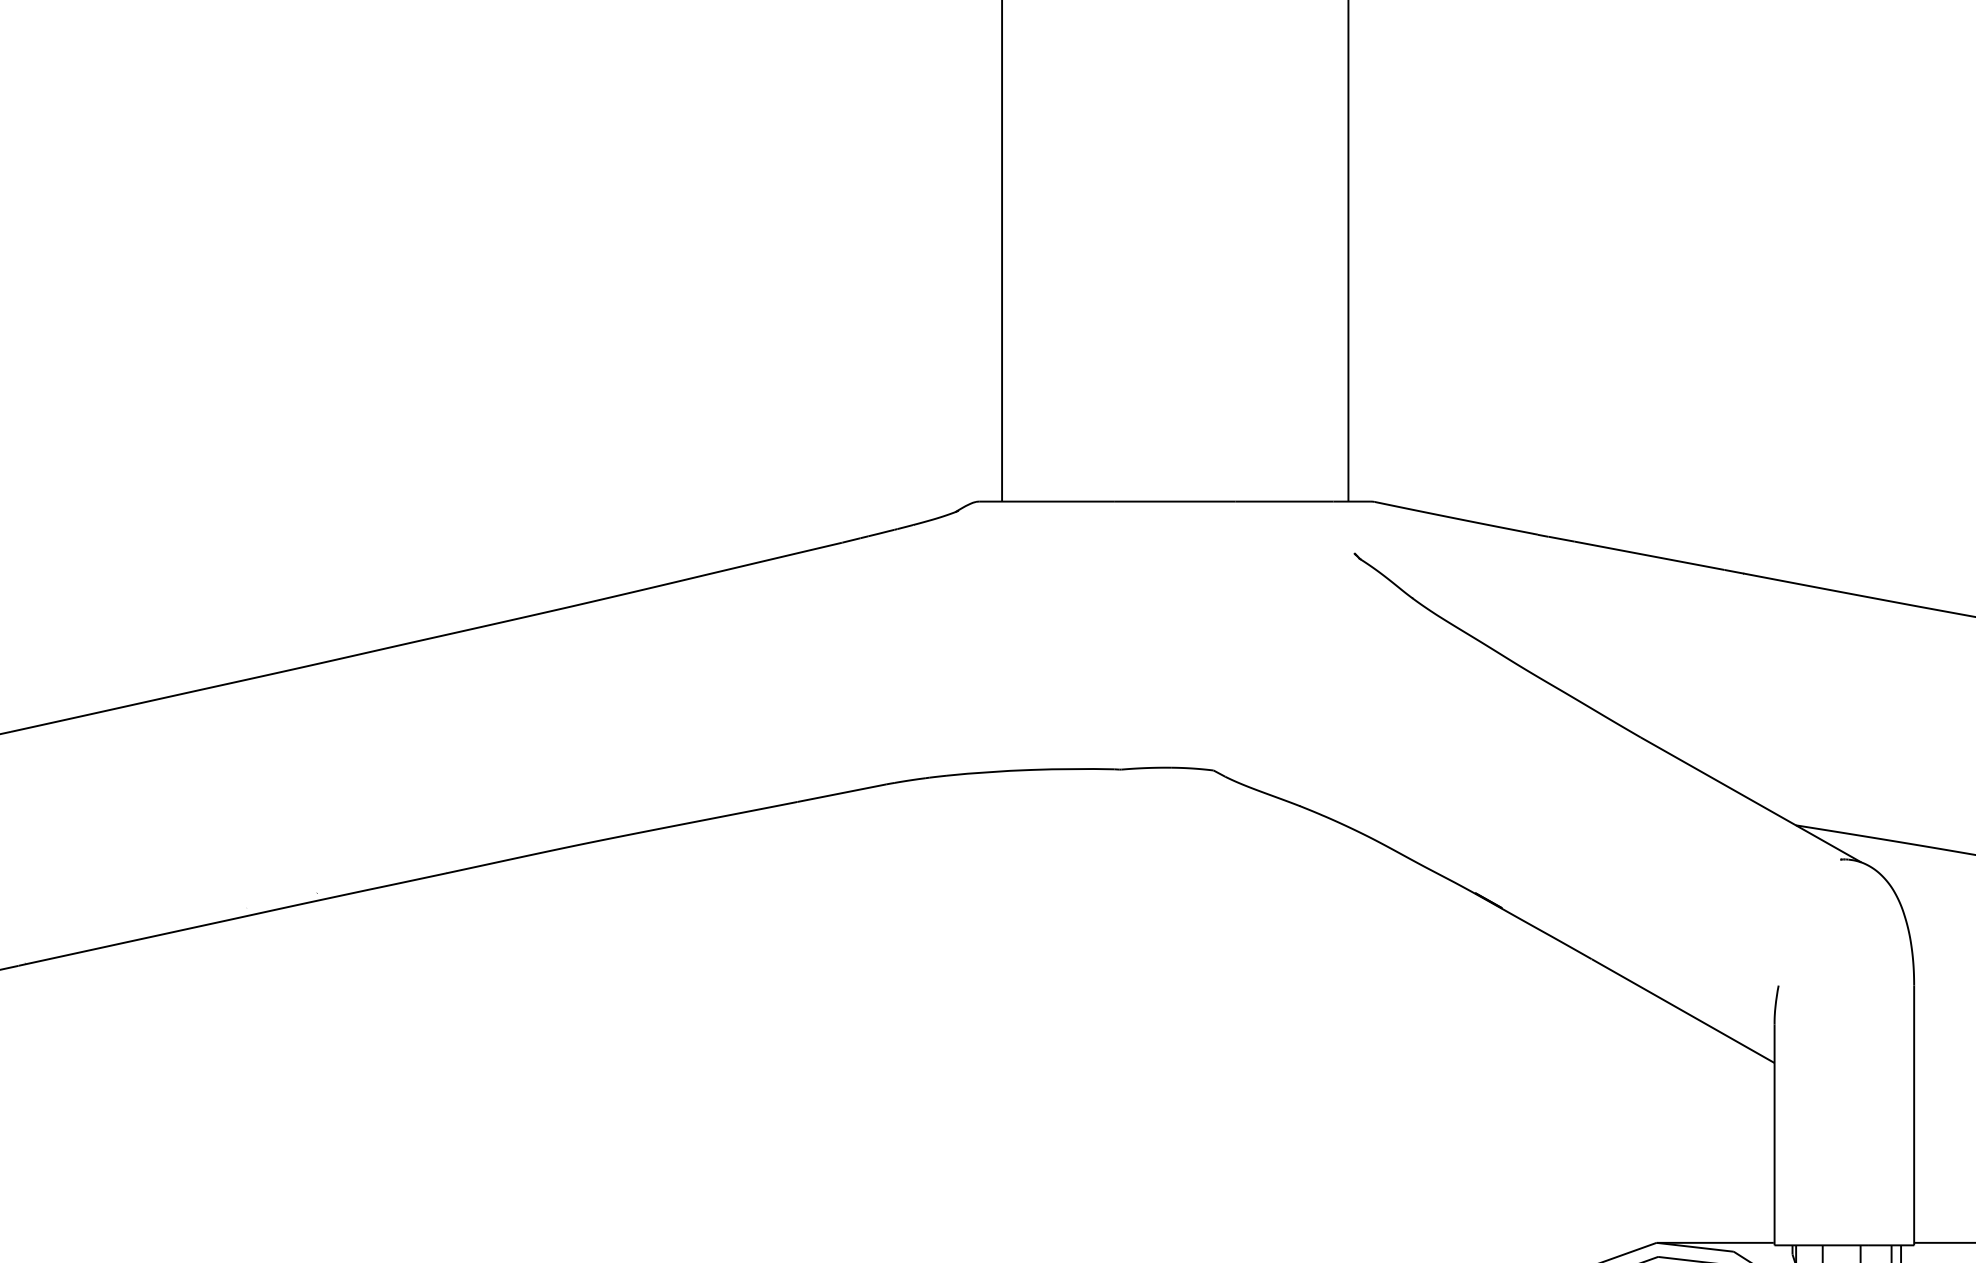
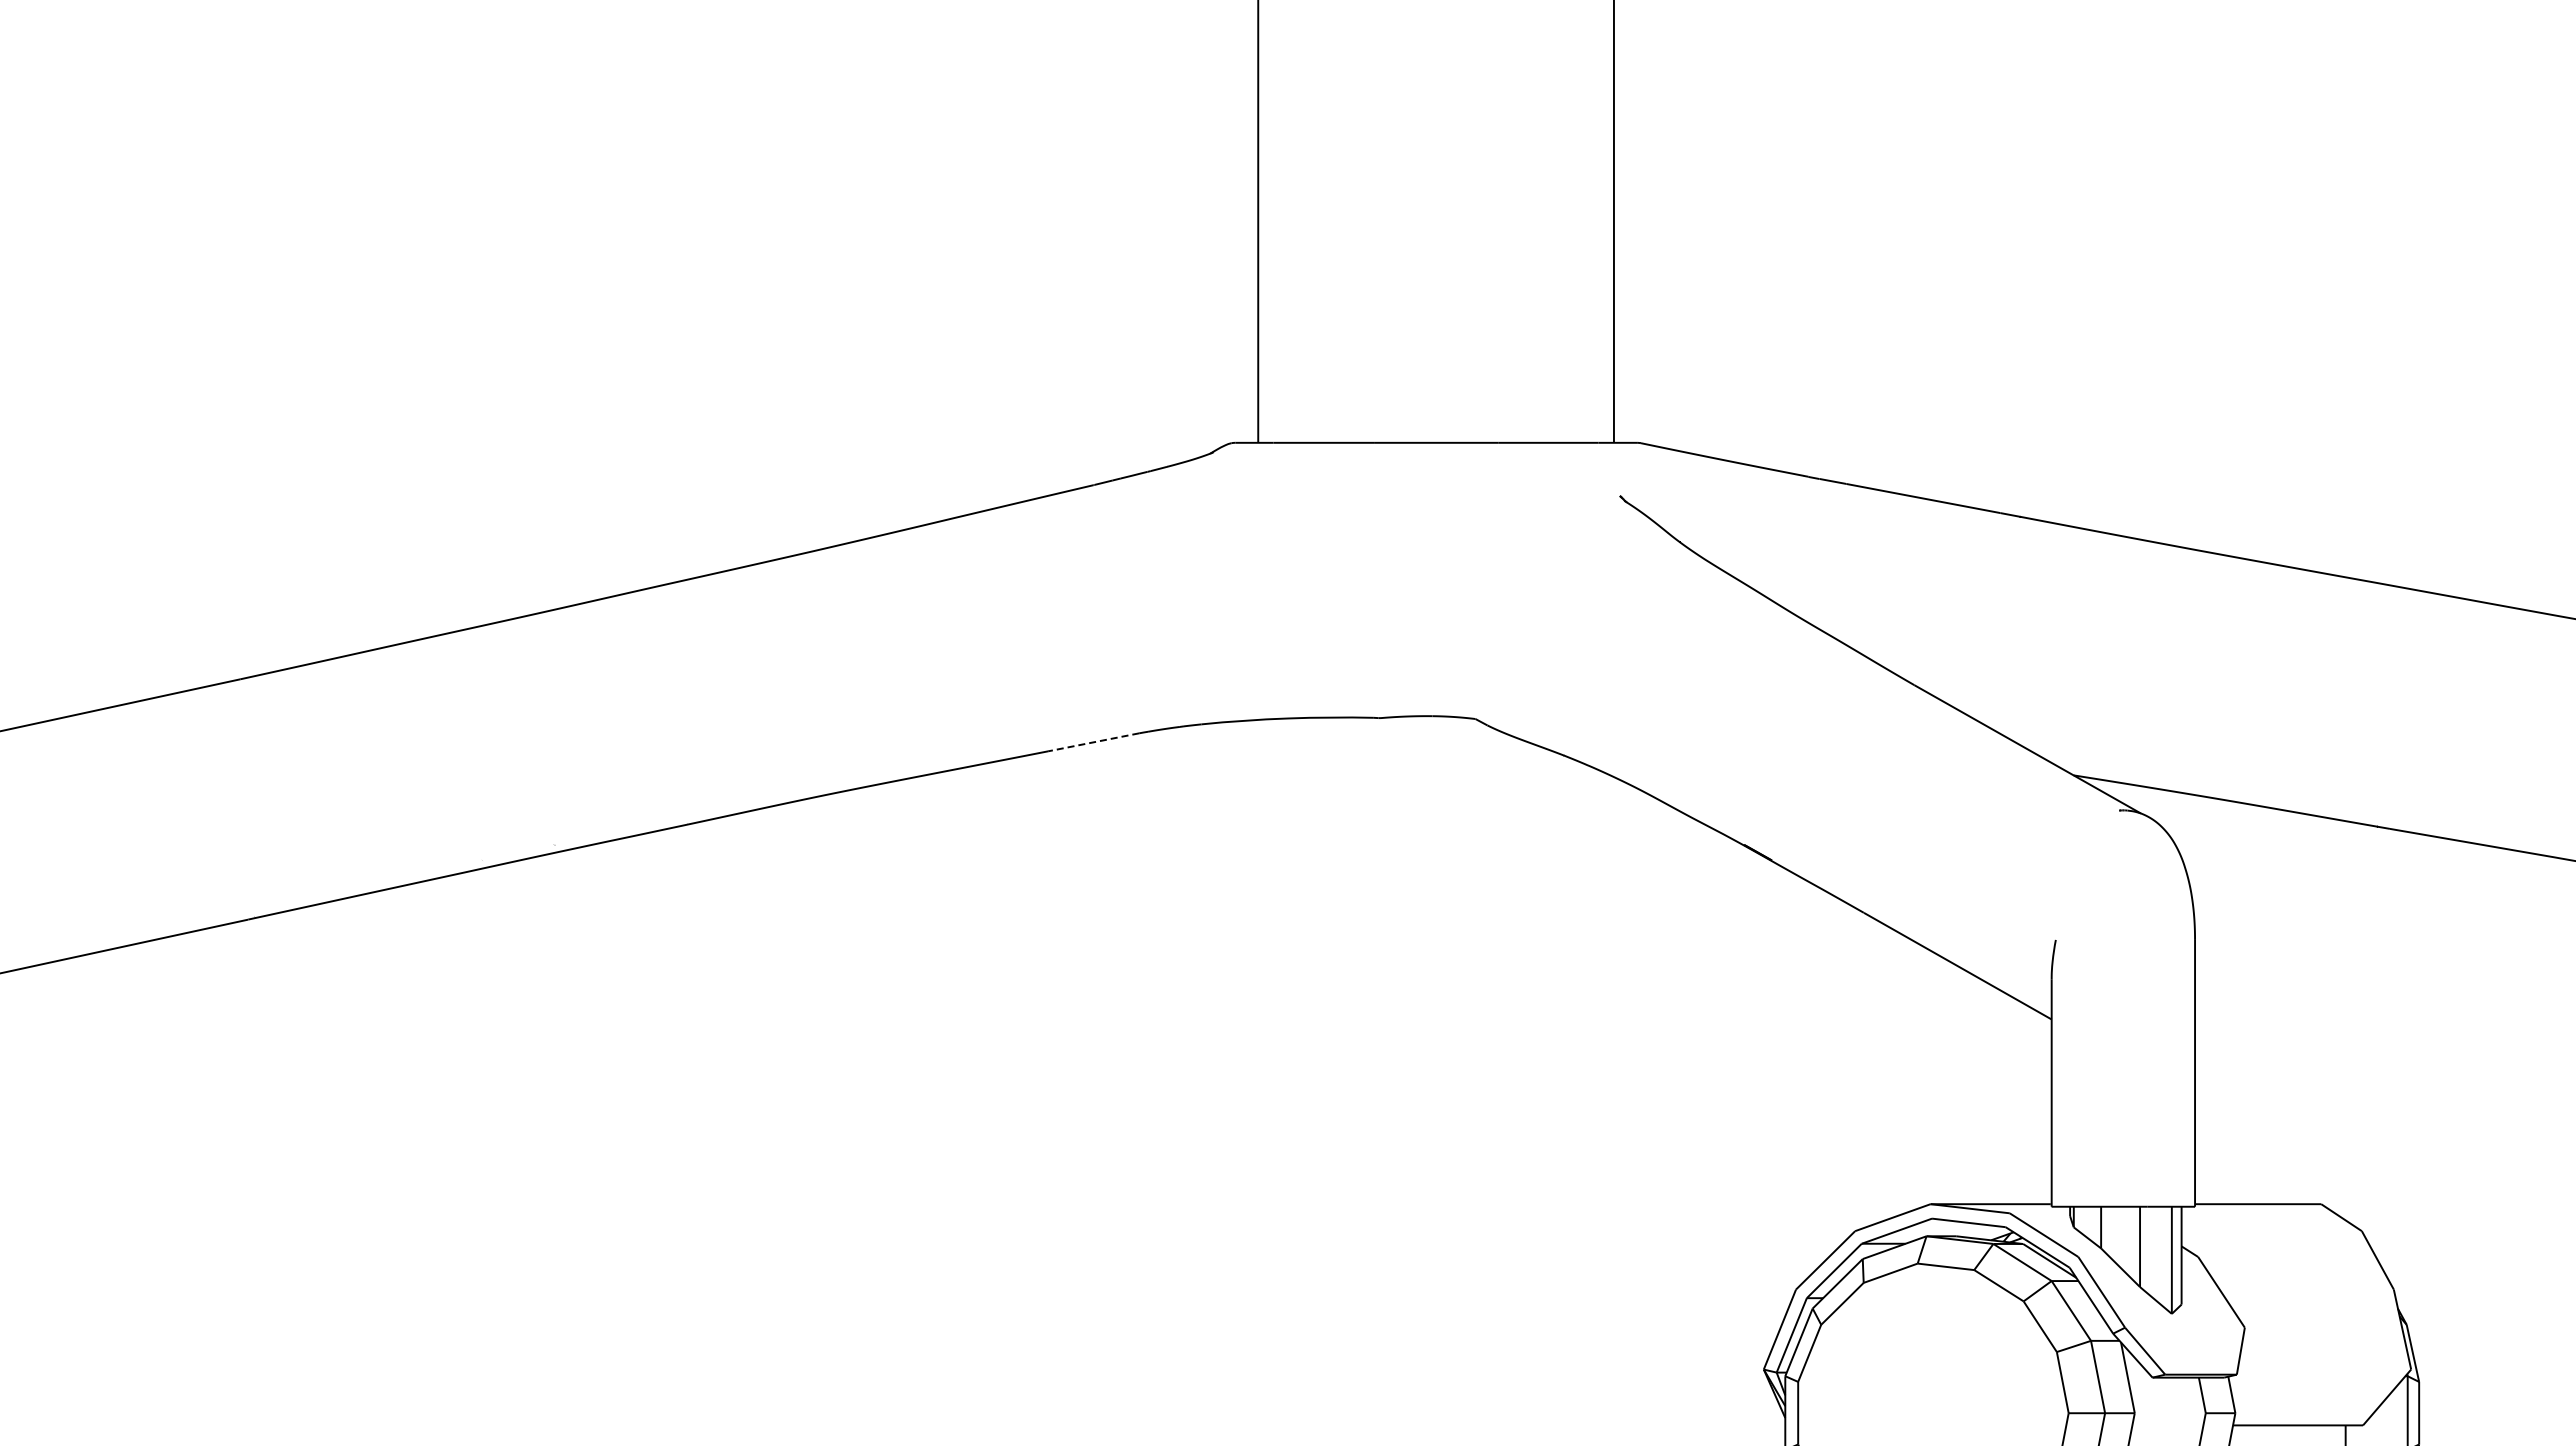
line: (841, 793) -> (1093, 742), solid -> dashed

